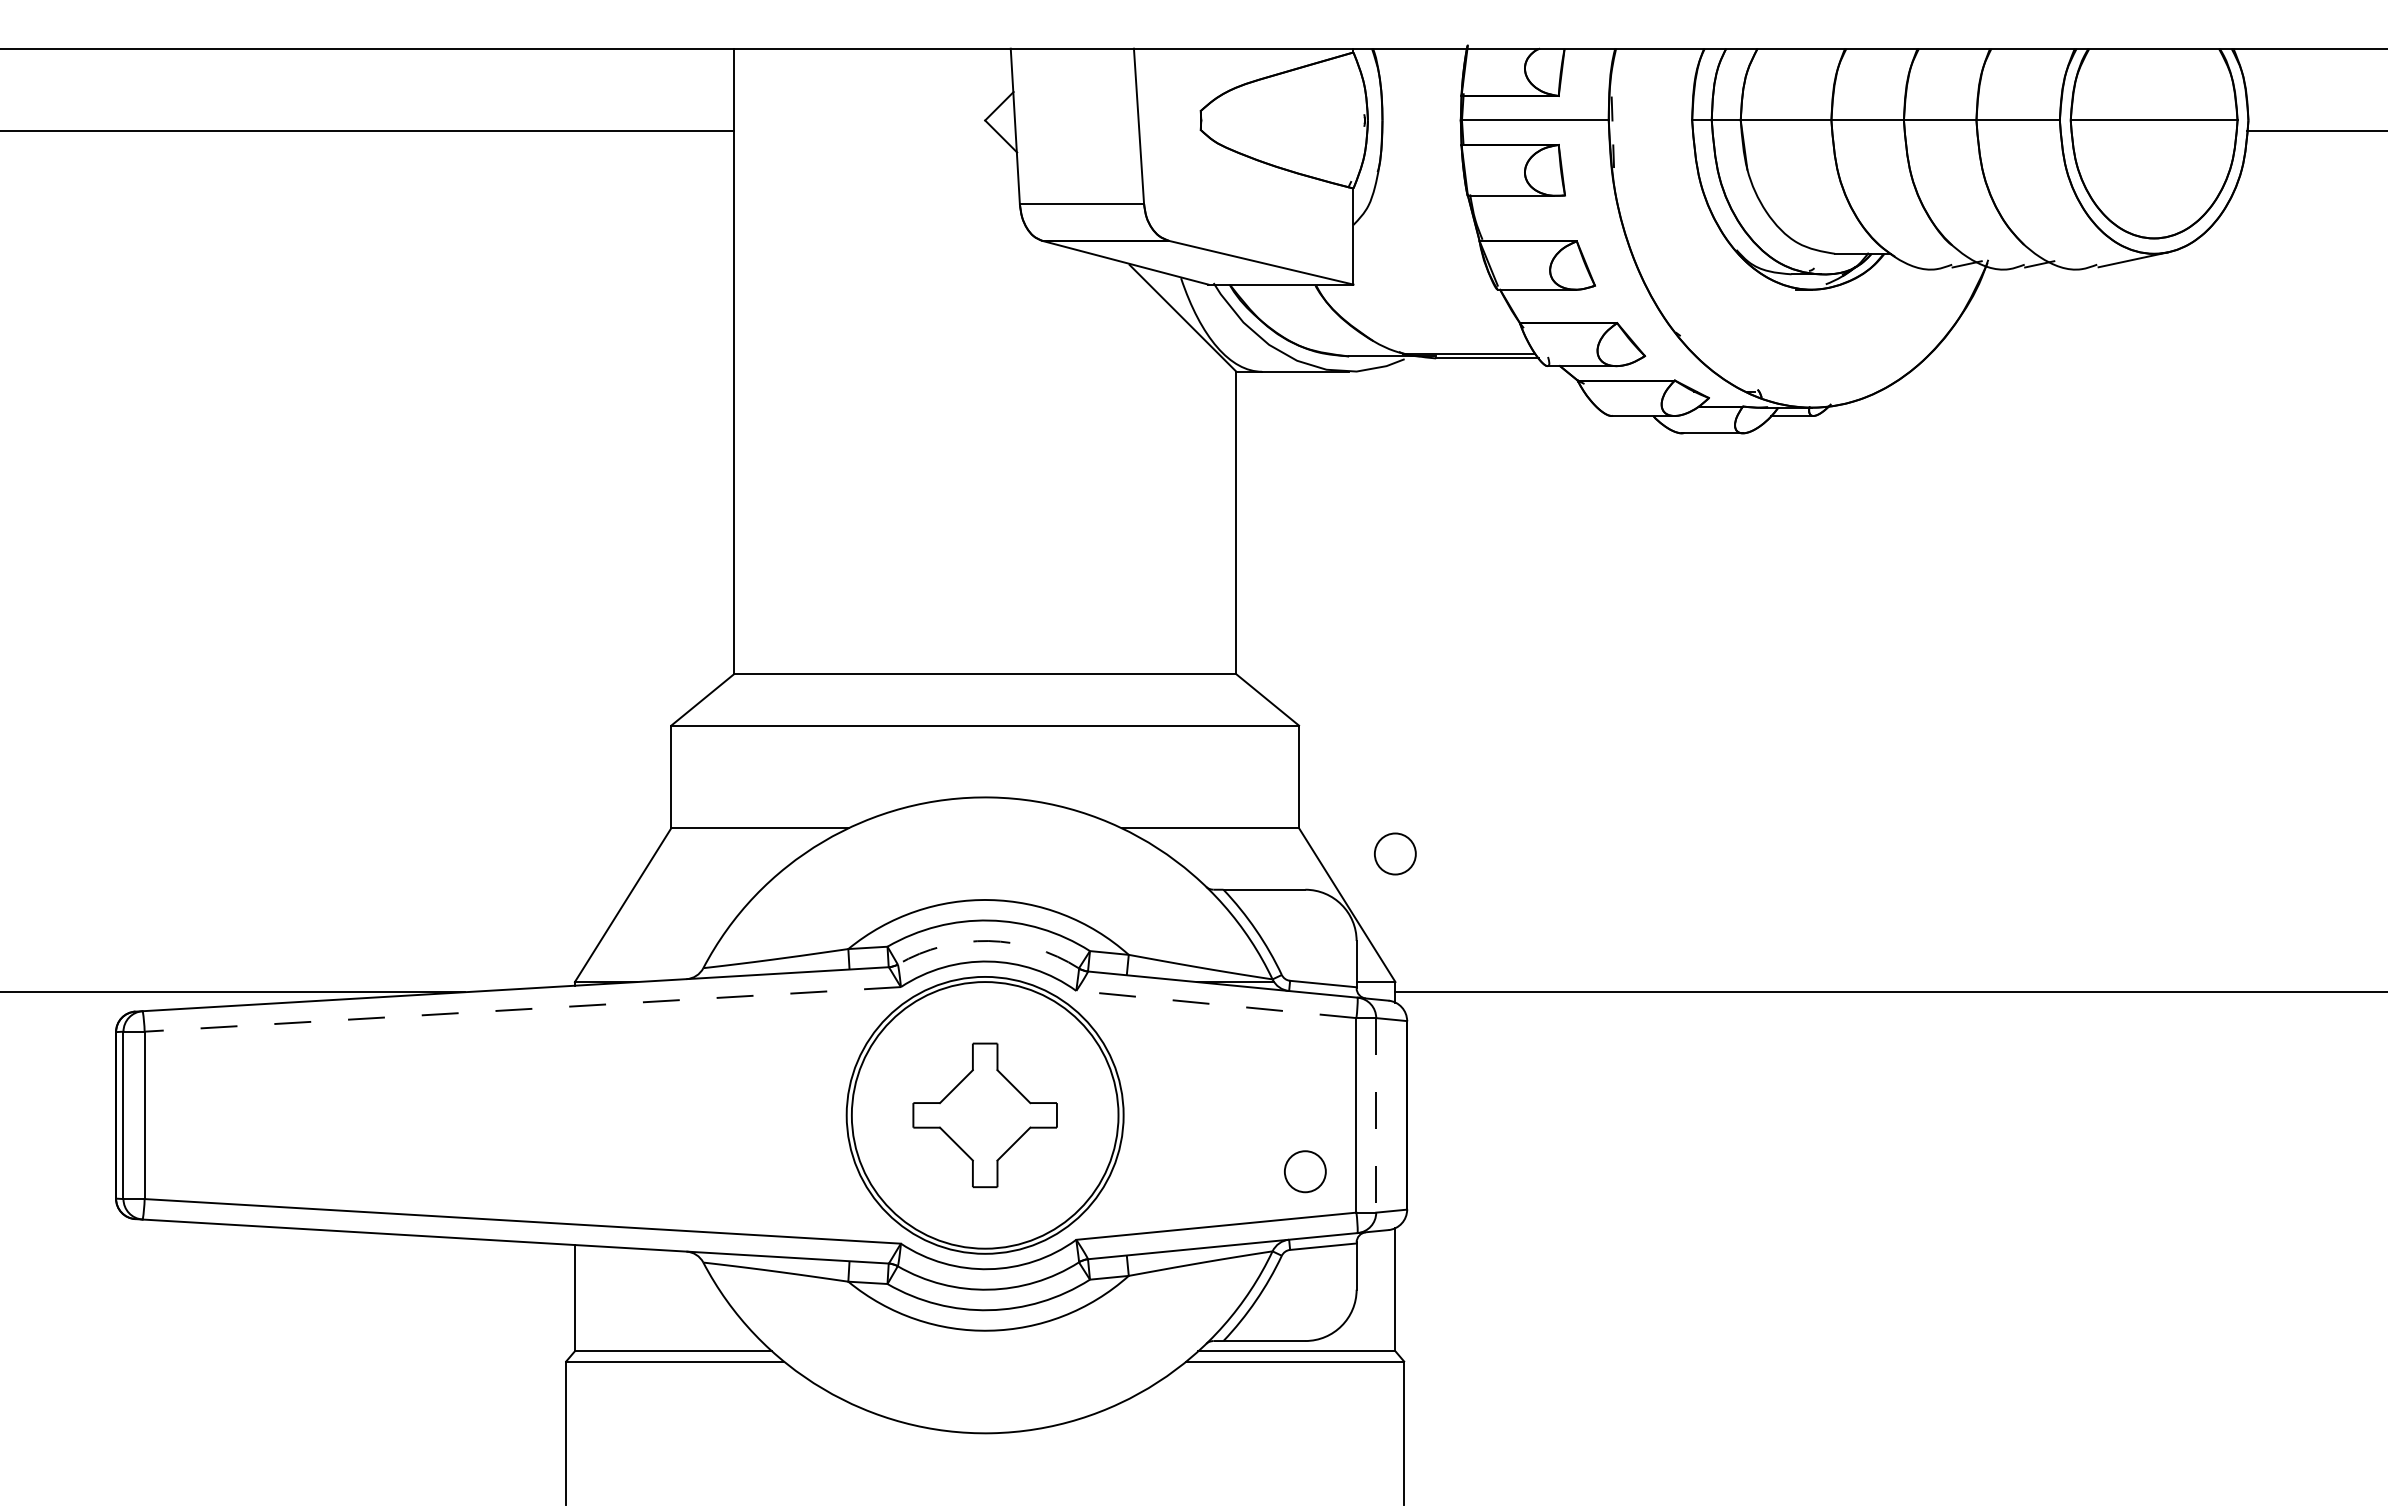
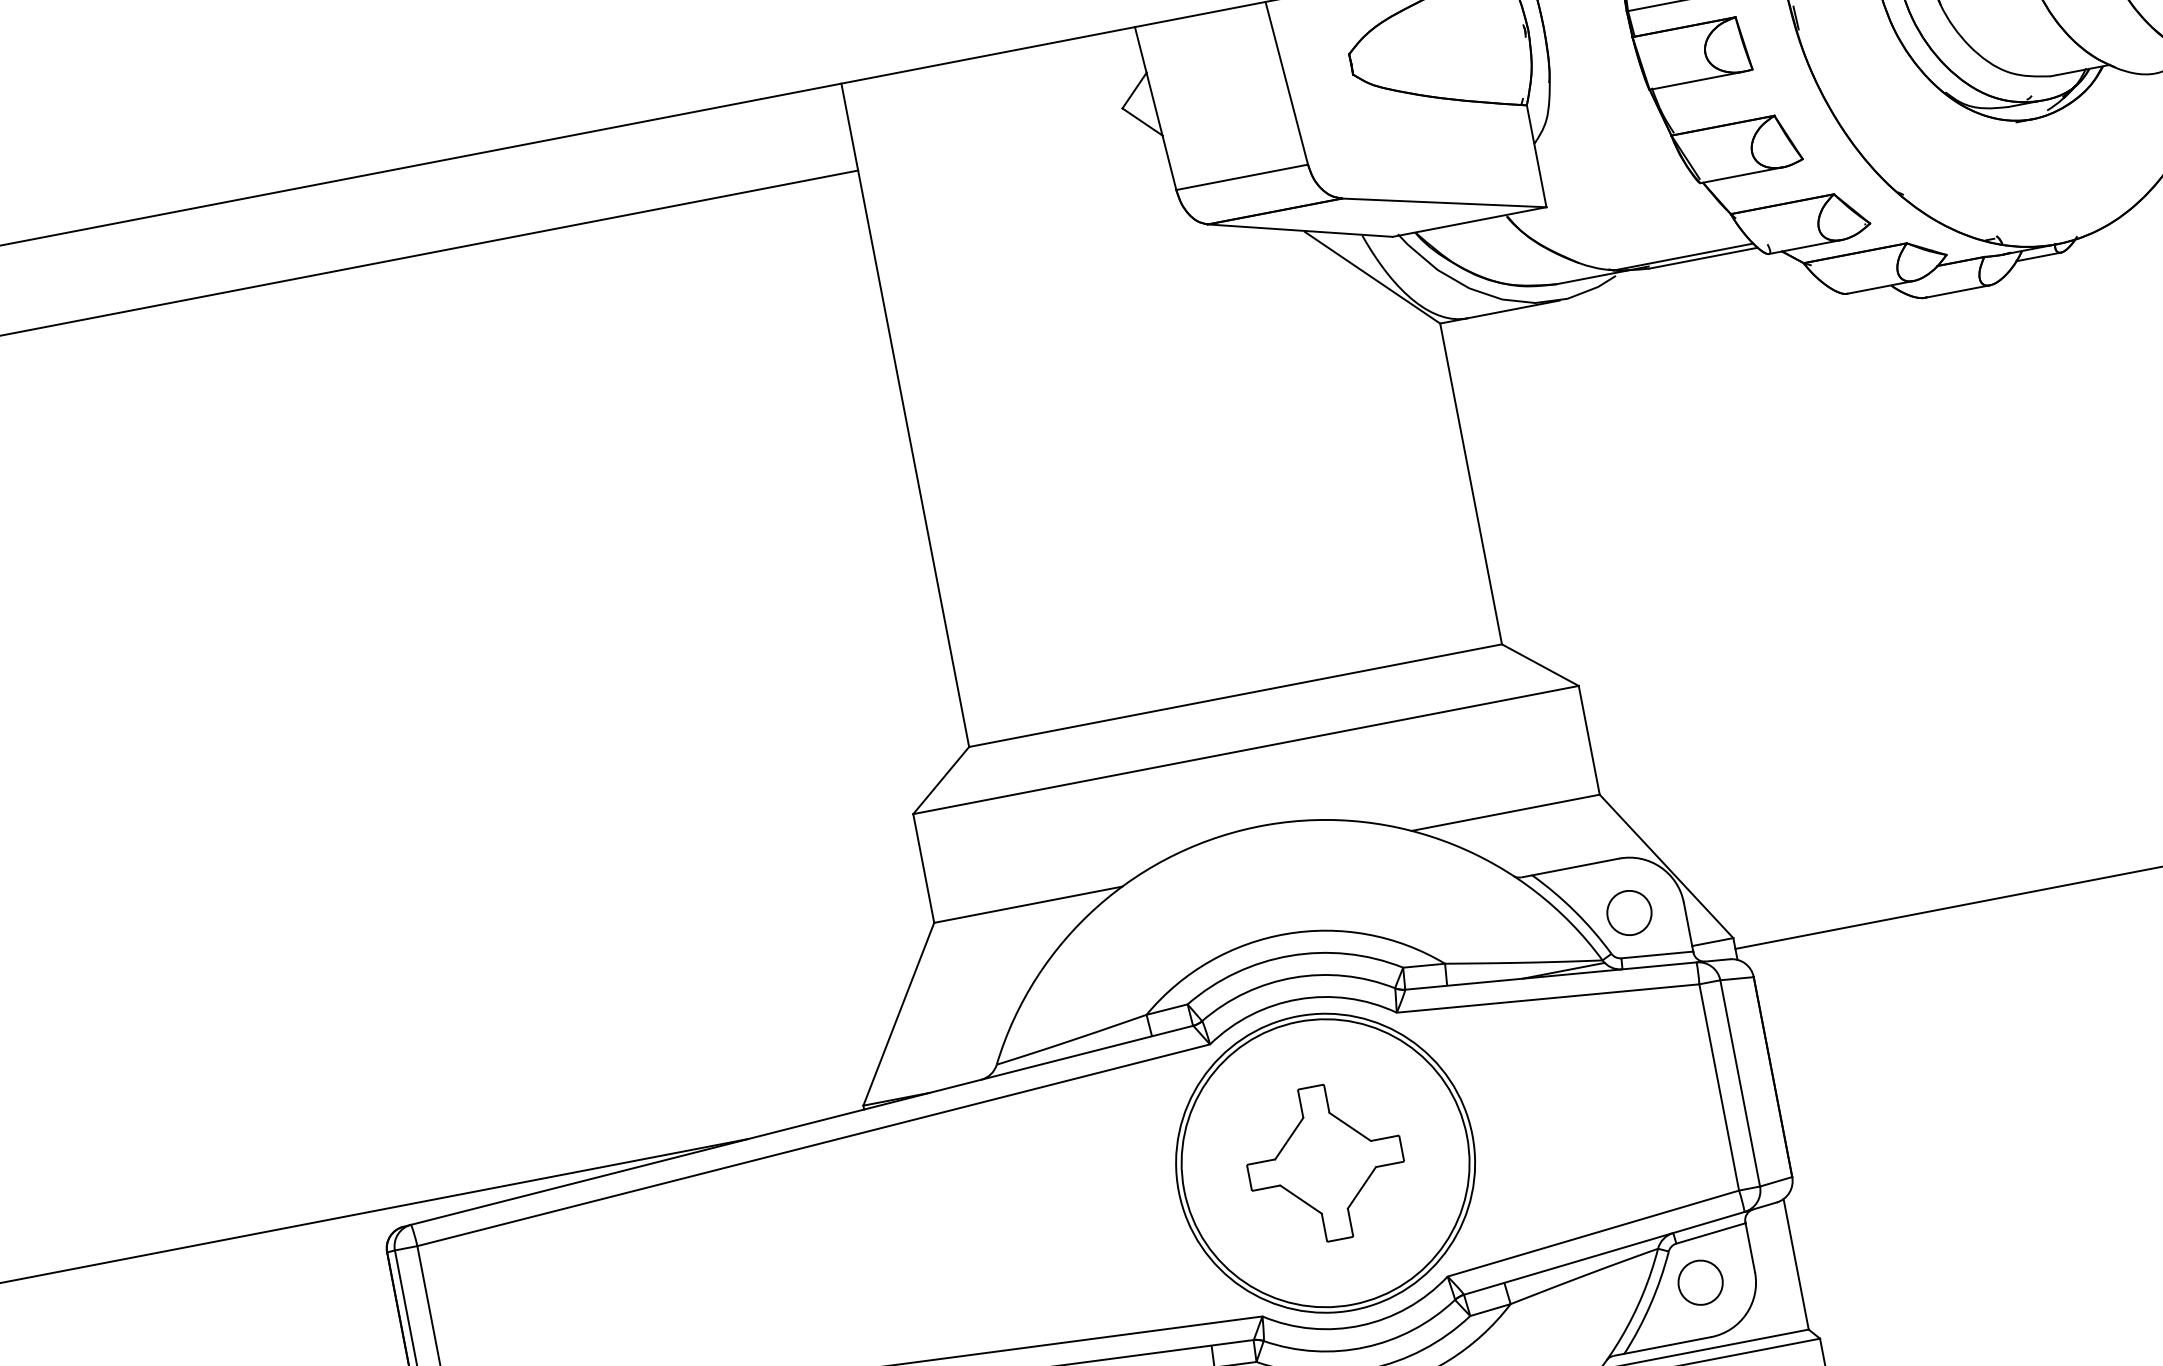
circle: (1395, 853) -> (1629, 912), moved
arc: (988, 941) -> (1293, 978), dashed -> solid
line: (1216, 1004) -> (1548, 998), dashed -> solid
line: (522, 1009) -> (813, 1145), dashed -> solid
line: (1376, 1115) -> (1740, 1083), dashed -> solid
circle: (1305, 1171) -> (1700, 1282), moved

